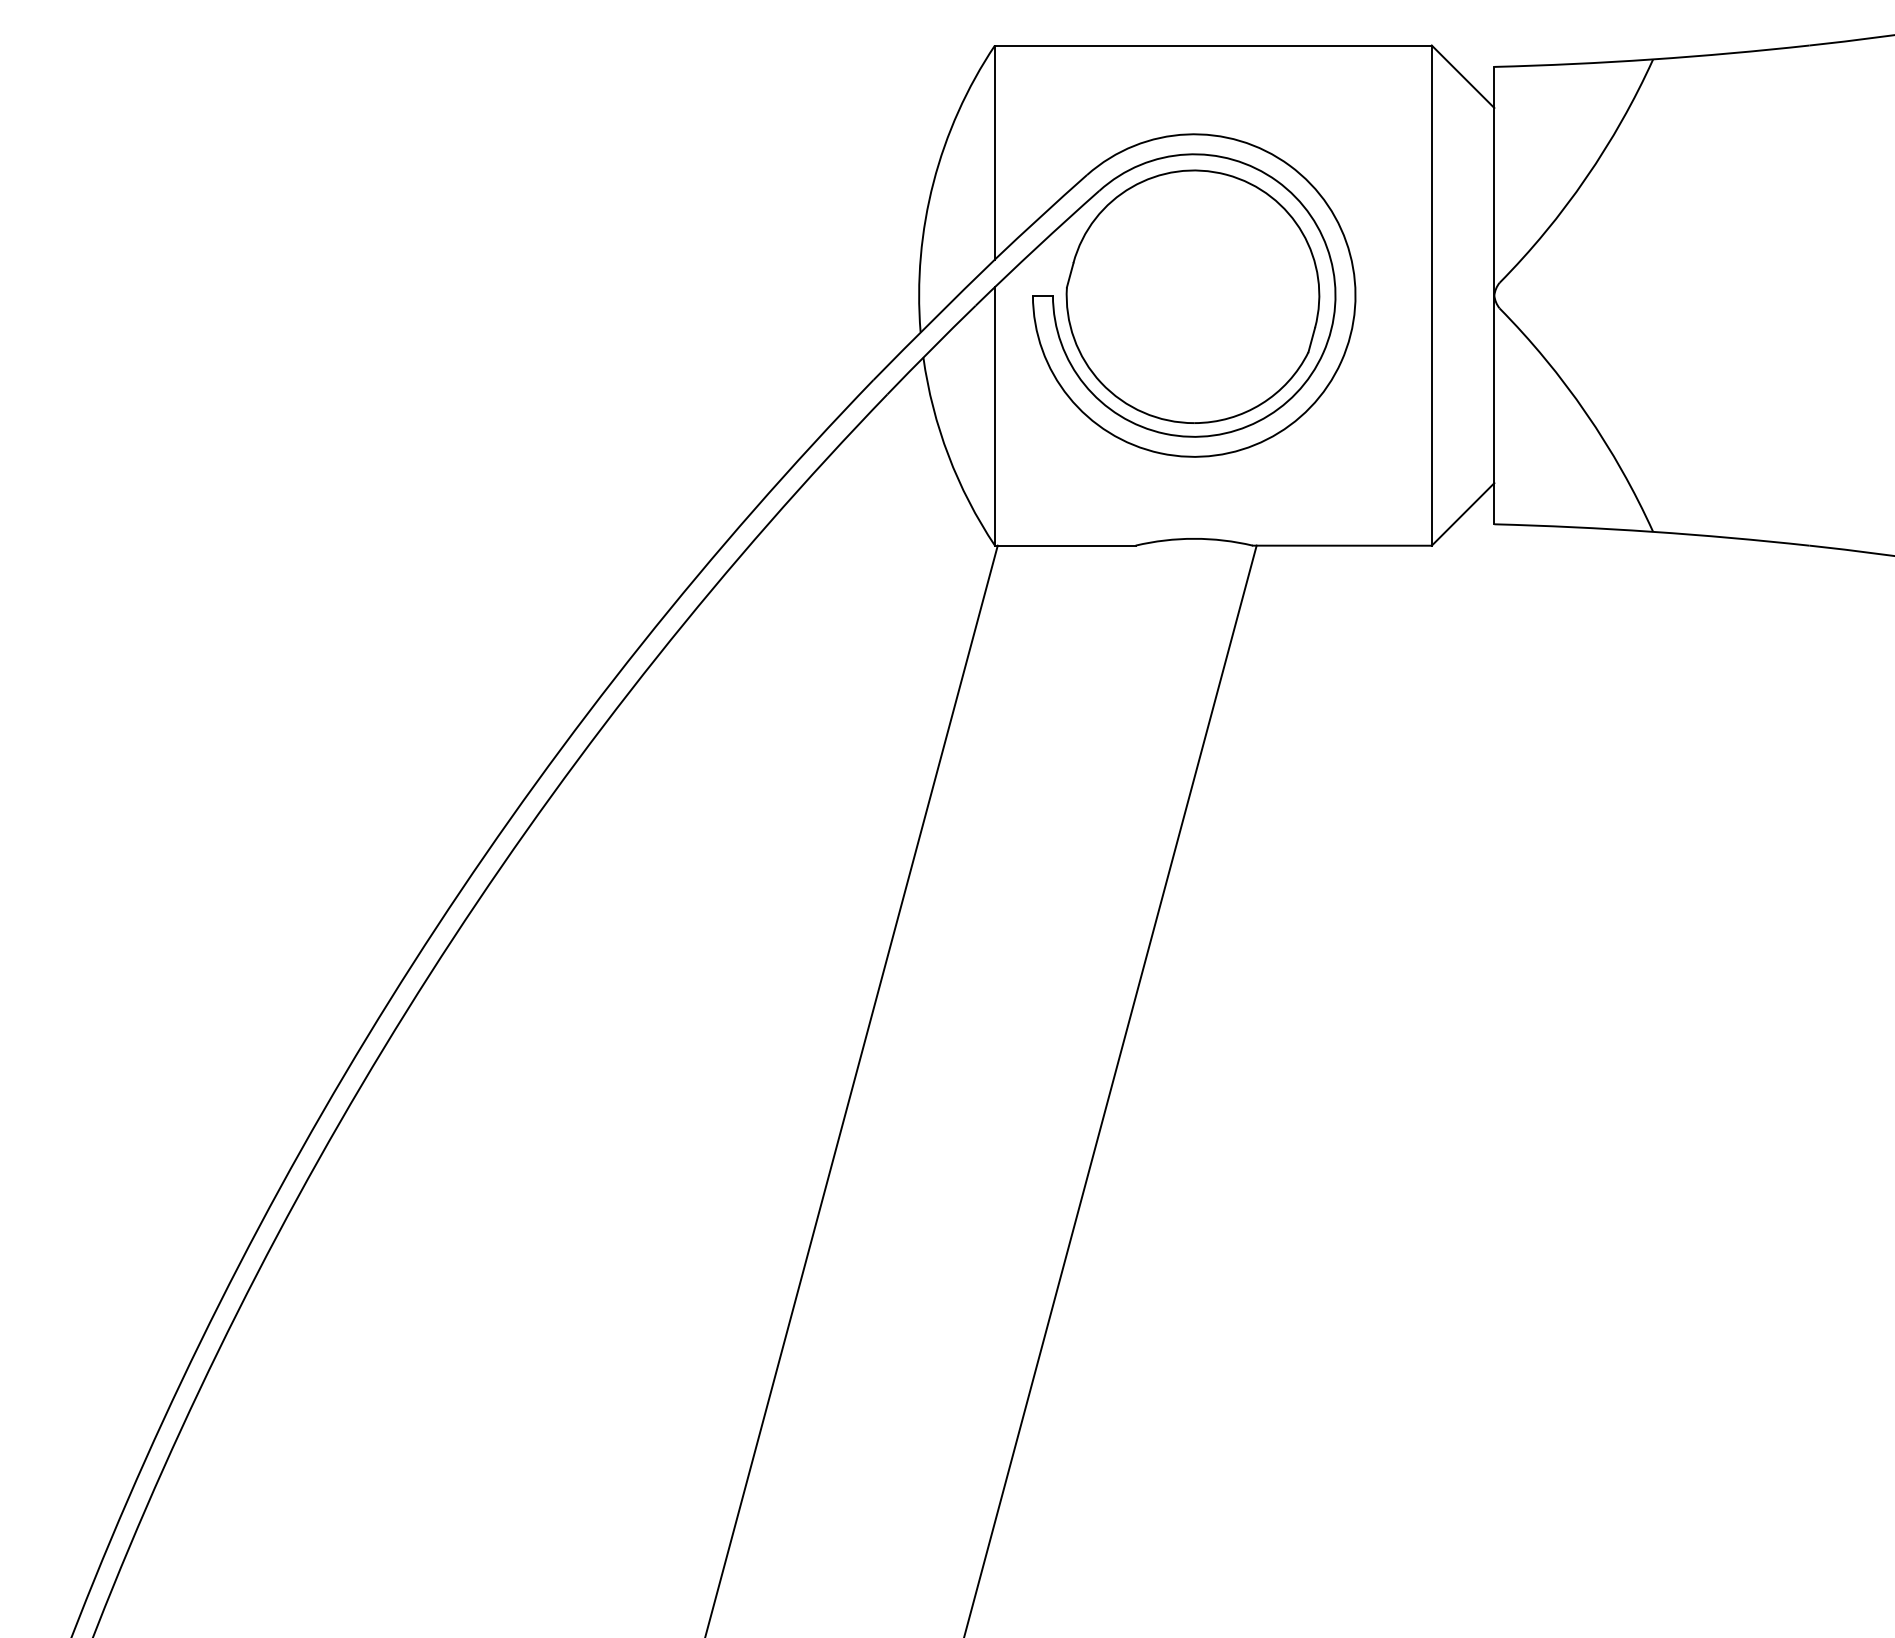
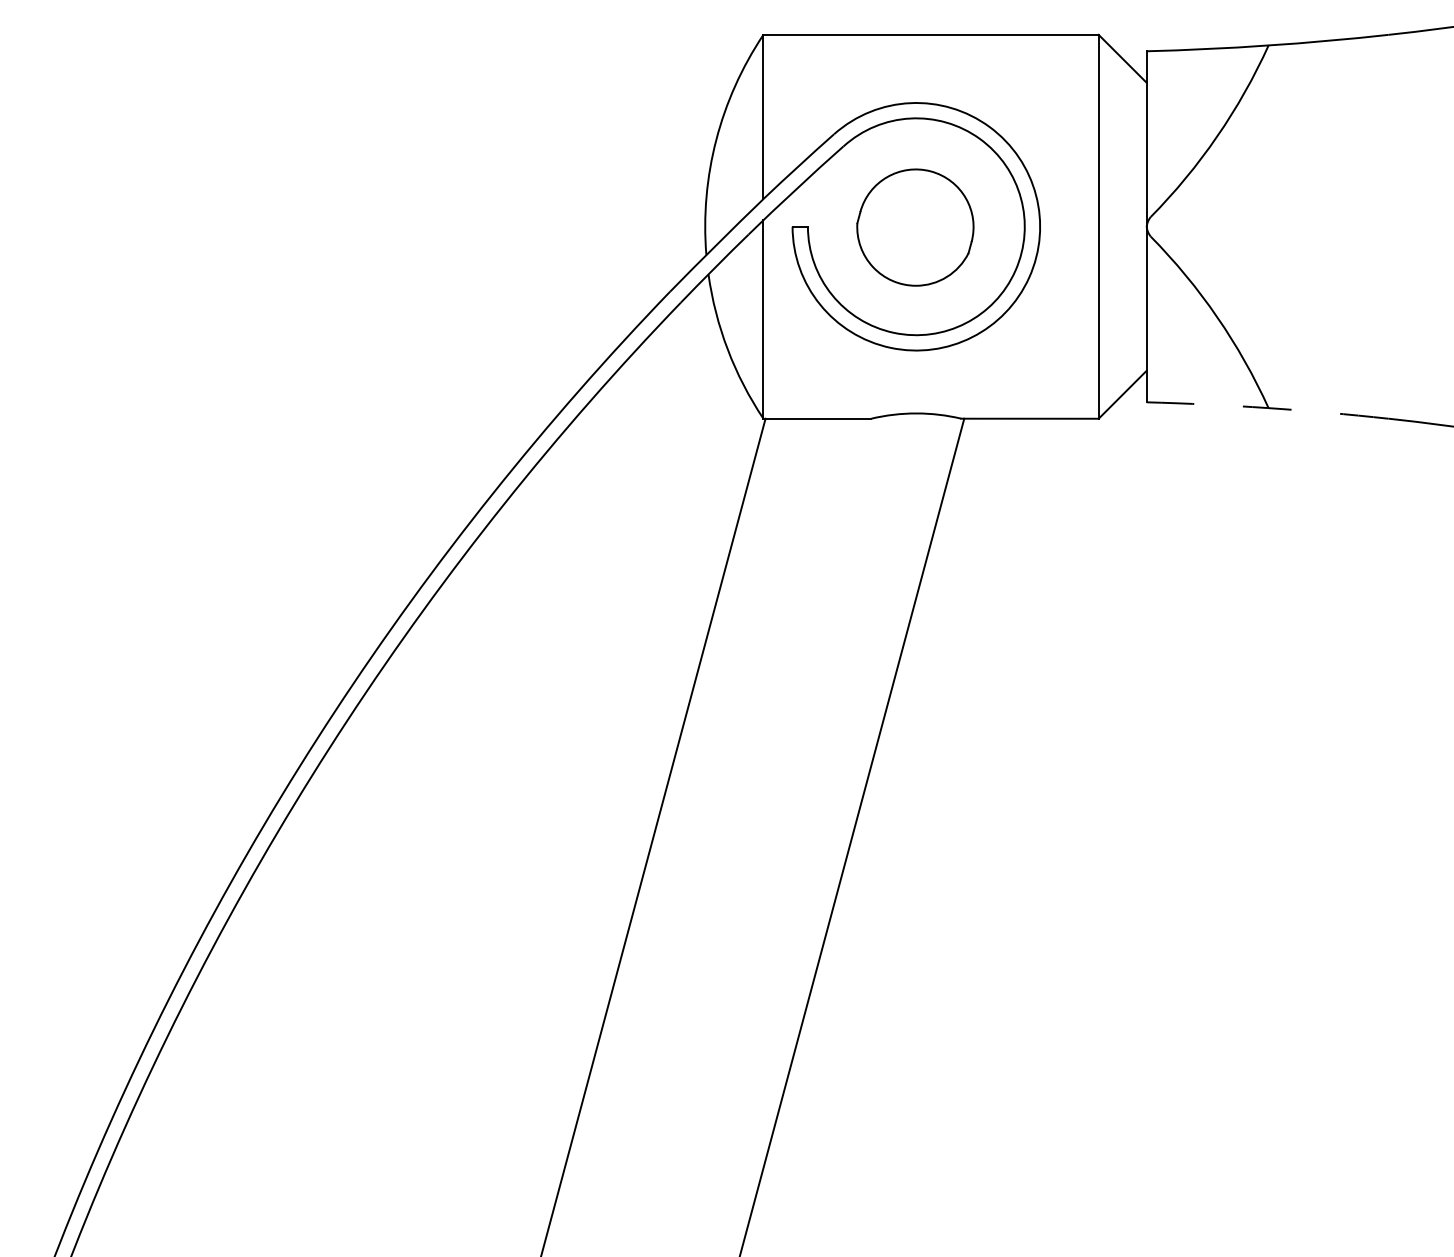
part: (1192, 296) -> (915, 227), size x0.6
arc: (1652, 531) -> (1268, 407), solid -> dashed

